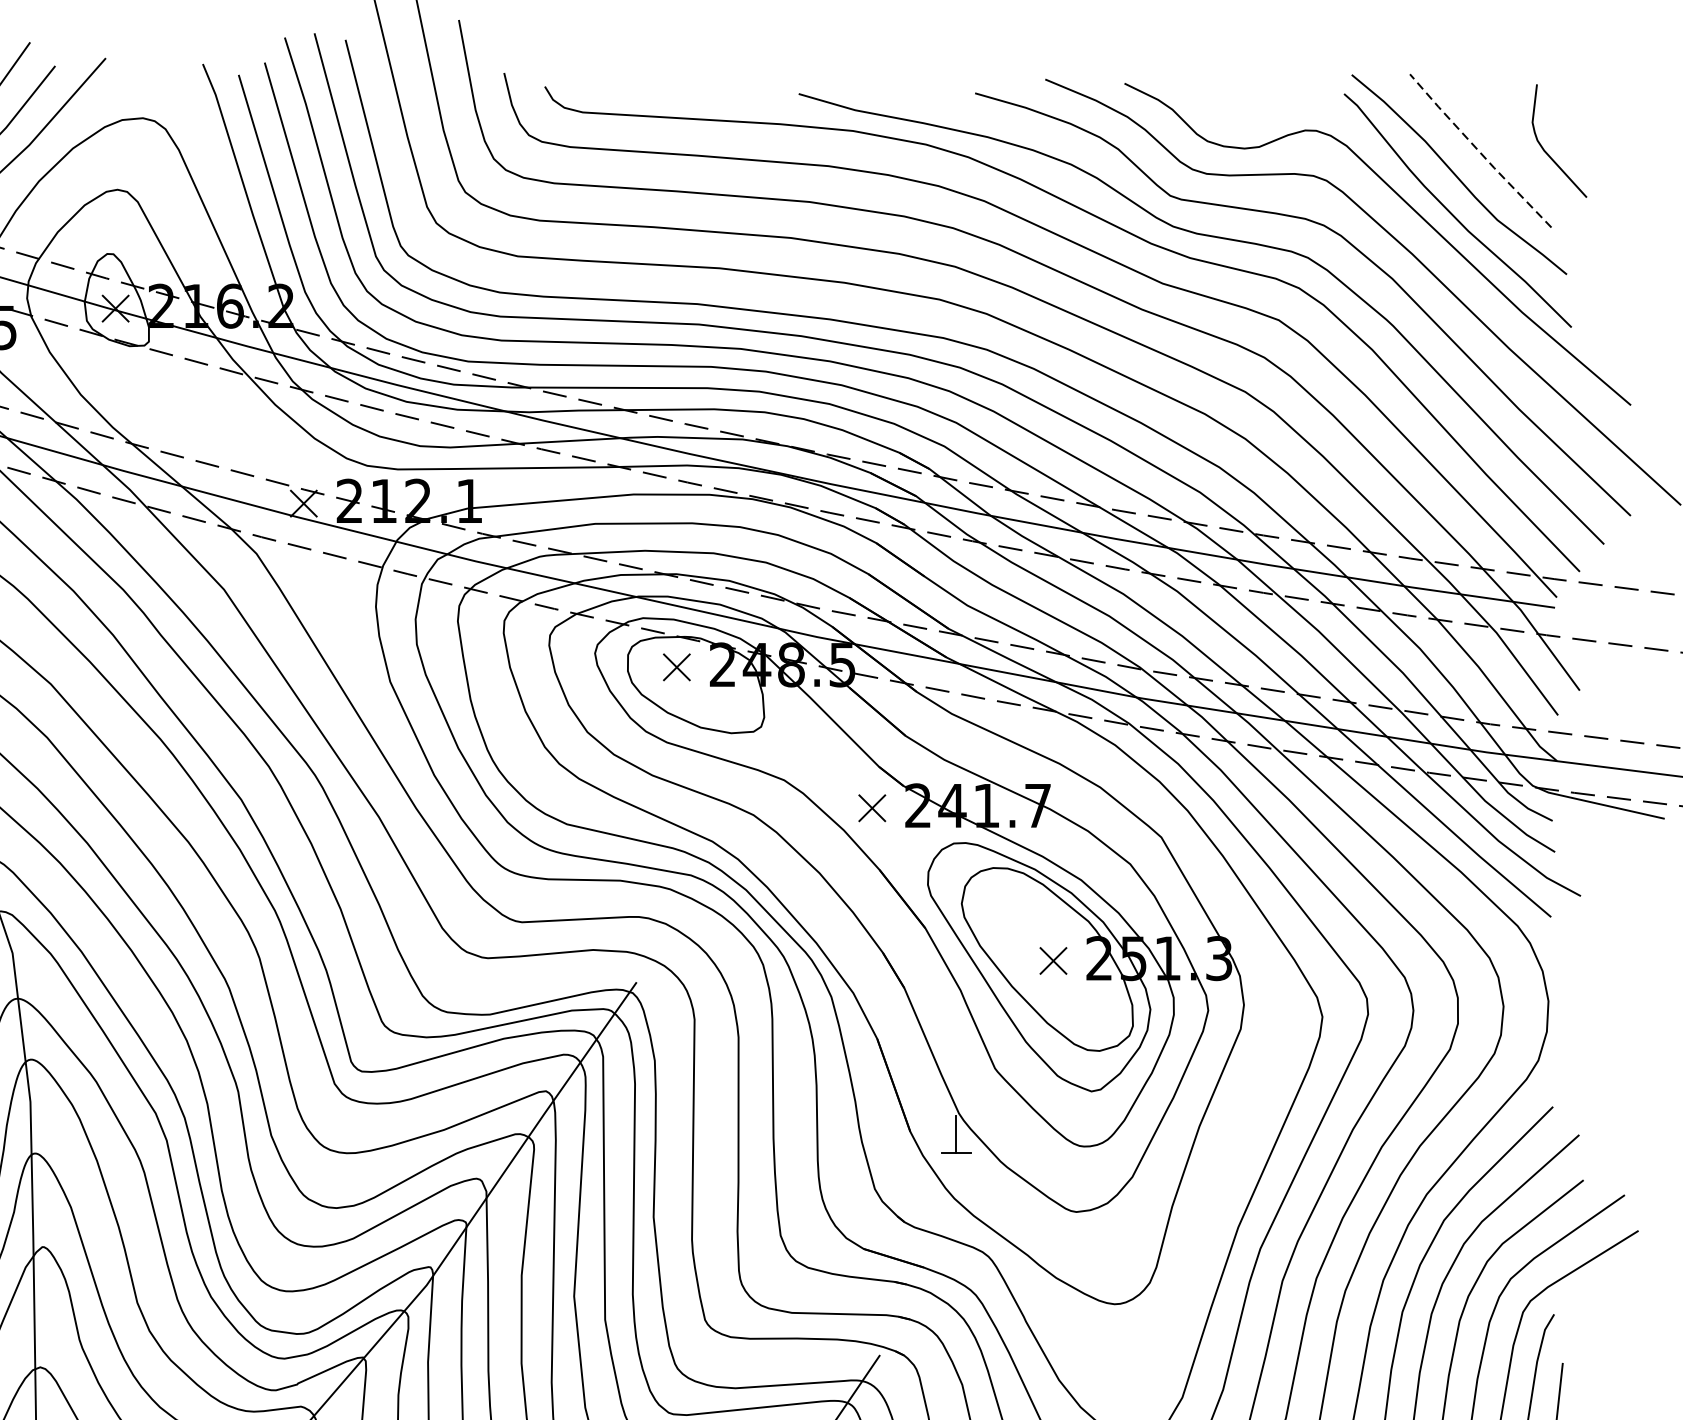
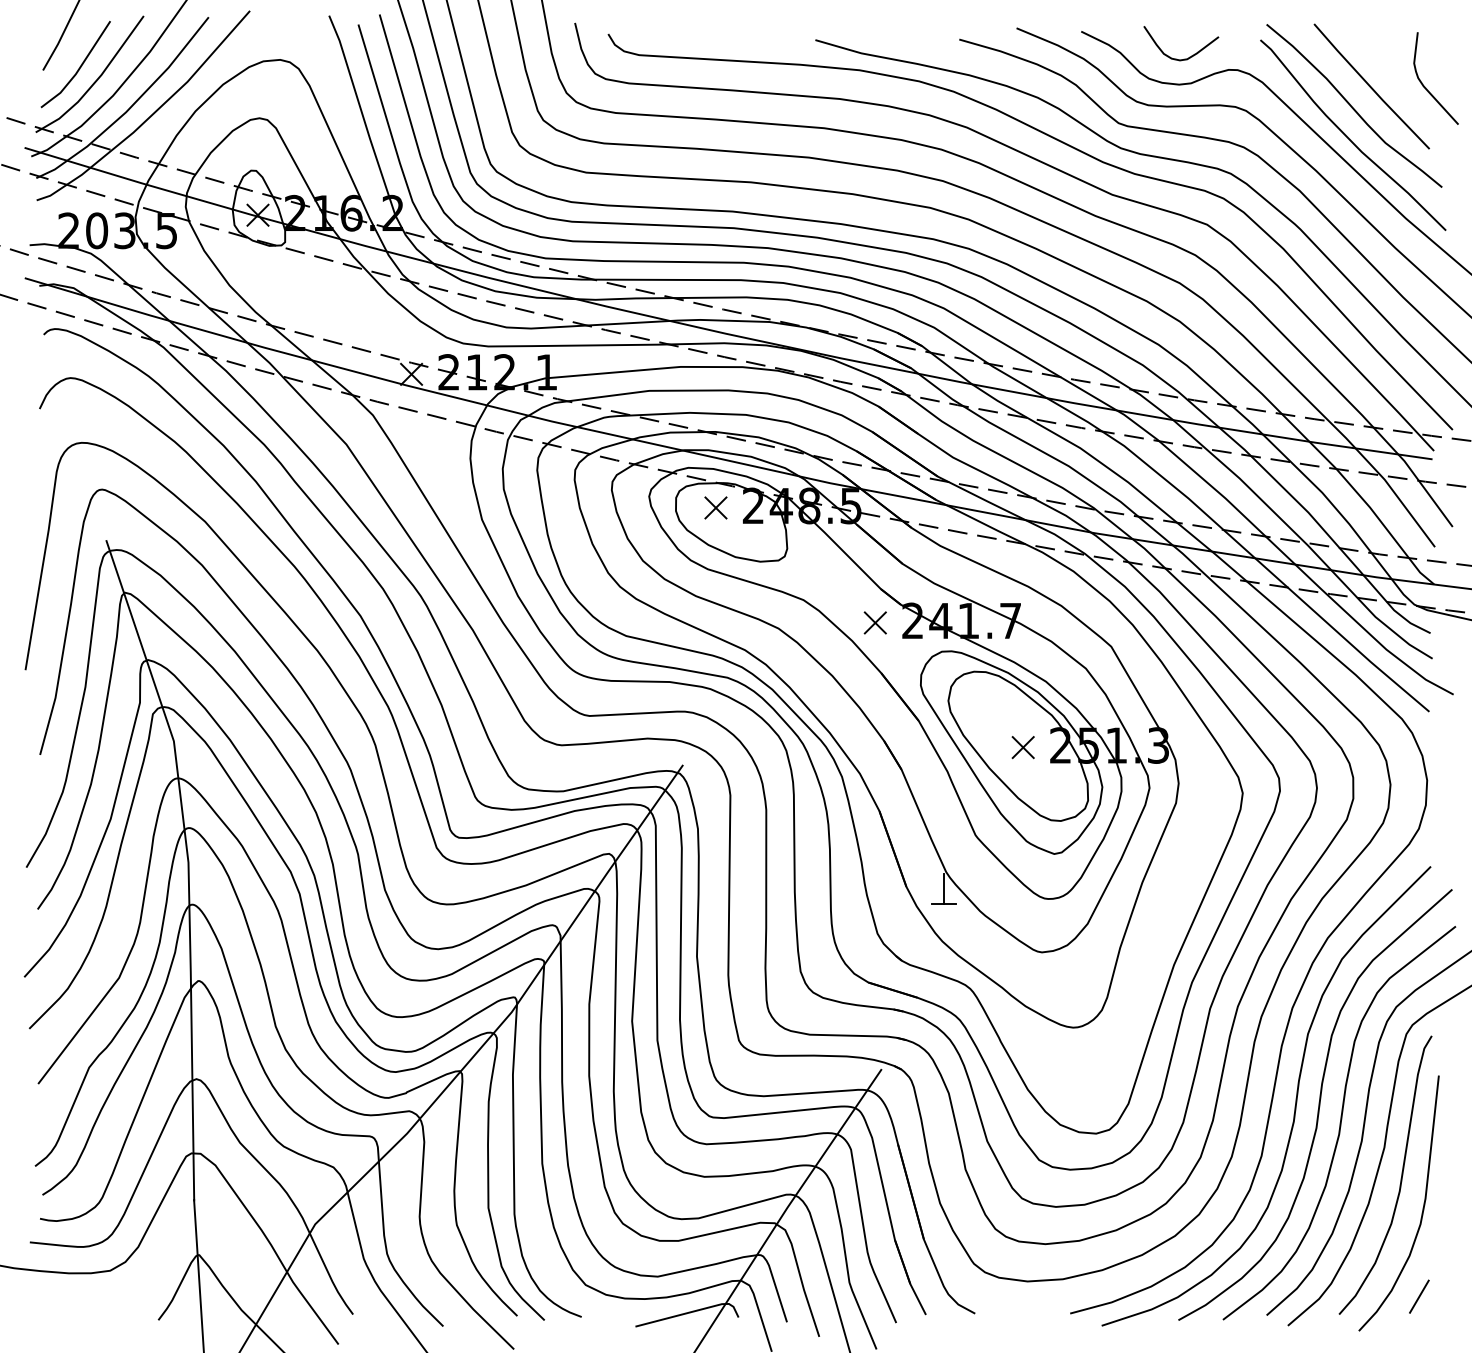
curve: (1257, 114) -> (1189, 56), added
line: (1479, 152) -> (1370, 87), dashed -> solid

